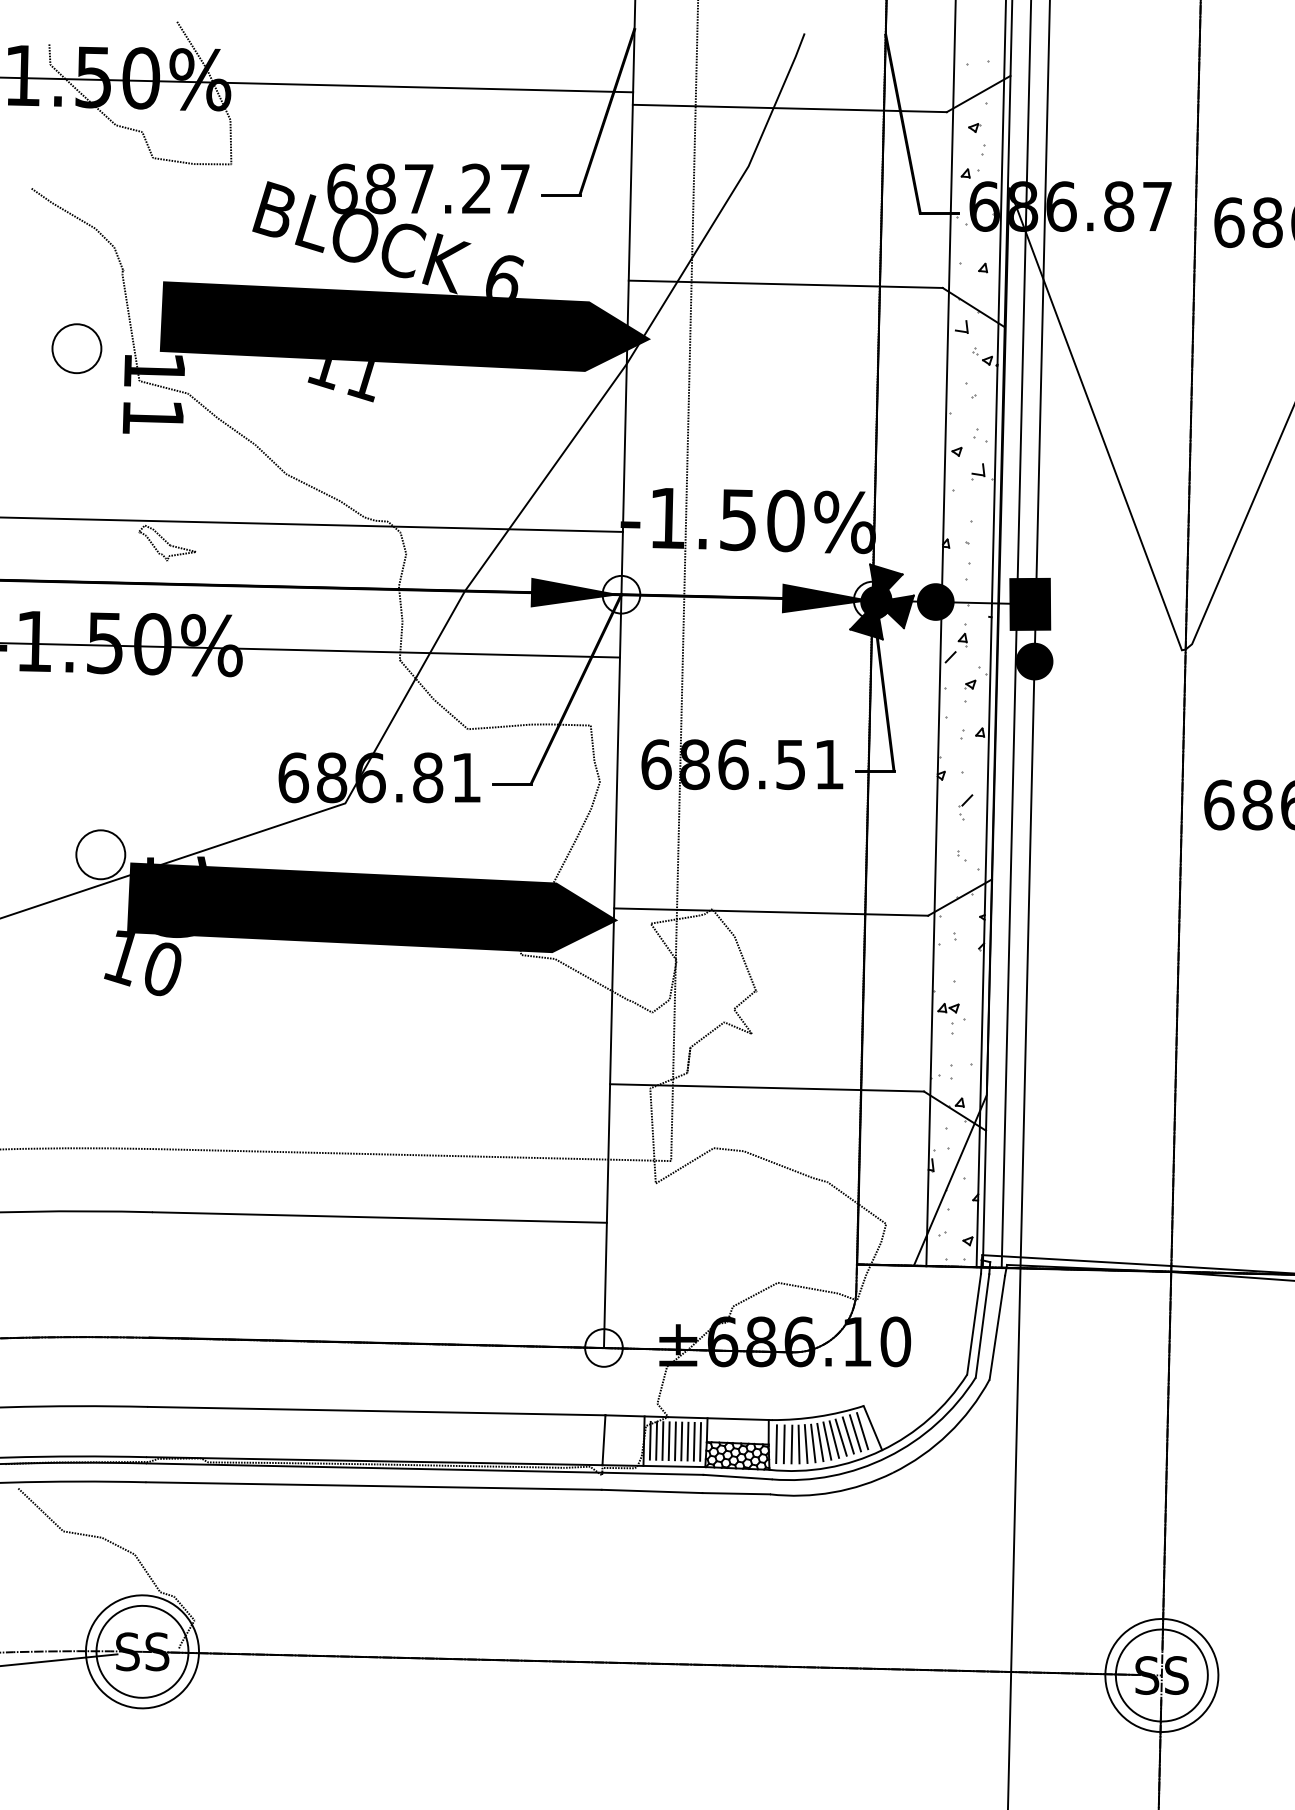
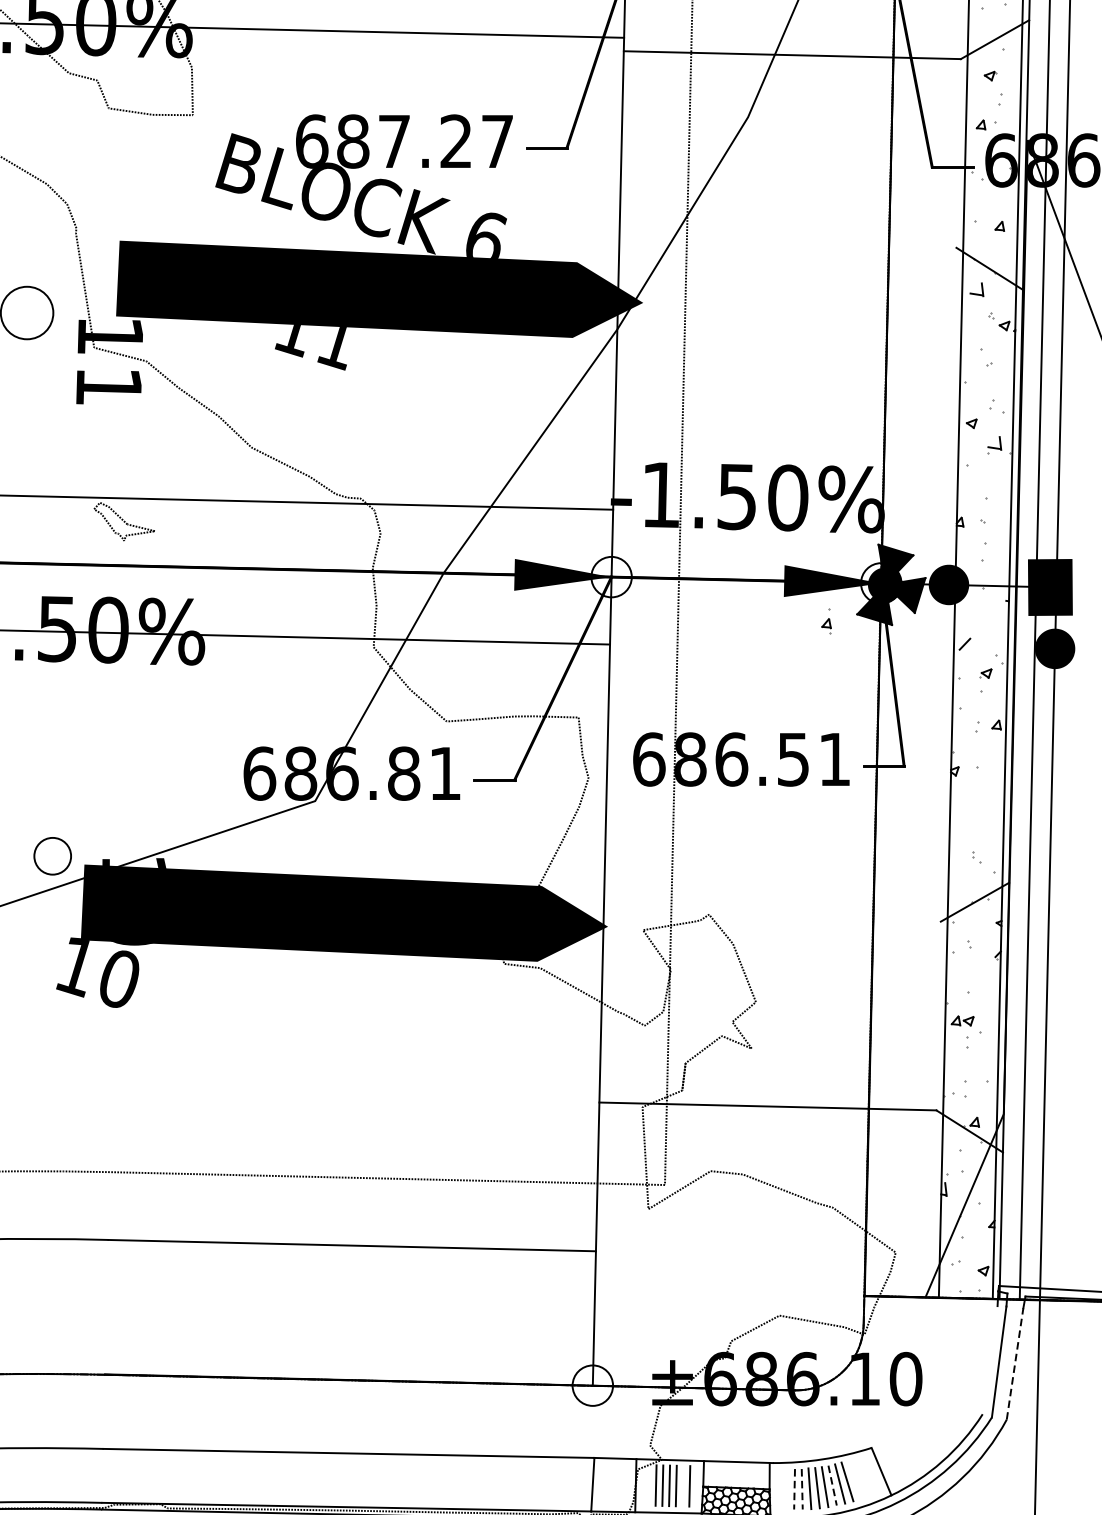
line: (785, 283) -> (787, 243), removed
part: (962, 635) -> (826, 620), moved
part: (965, 807) -> (980, 805), removed
circle: (100, 854) -> (52, 855), size x0.7
line: (771, 911) -> (772, 917), removed
line: (974, 1323) -> (990, 1359), removed
line: (997, 1327) -> (1015, 1363), solid -> dashed
line: (862, 1431) -> (870, 1475), removed
line: (854, 1433) -> (861, 1477), removed
line: (847, 1435) -> (854, 1479), removed
line: (649, 1440) -> (641, 1484), removed
line: (656, 1440) -> (649, 1484), removed
line: (687, 1441) -> (682, 1486), removed
line: (700, 1441) -> (696, 1486), removed
line: (827, 1441) -> (832, 1486), solid -> dashed
line: (776, 1444) -> (778, 1489), removed
line: (783, 1444) -> (785, 1489), removed
line: (791, 1444) -> (794, 1489), solid -> dashed
line: (799, 1444) -> (802, 1489), solid -> dashed

